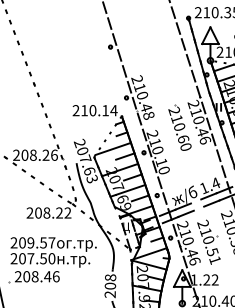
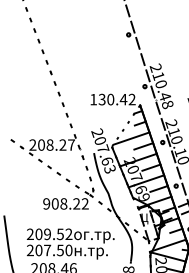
text: (94, 110) -> (112, 99), 210.14 -> 130.42
text: (54, 154) -> (71, 144), 208.26 -> 208.27
text: (29, 213) -> (46, 204), 208.22 -> 908.22
text: (51, 242) -> (68, 233), 209.57 -> 209.52

